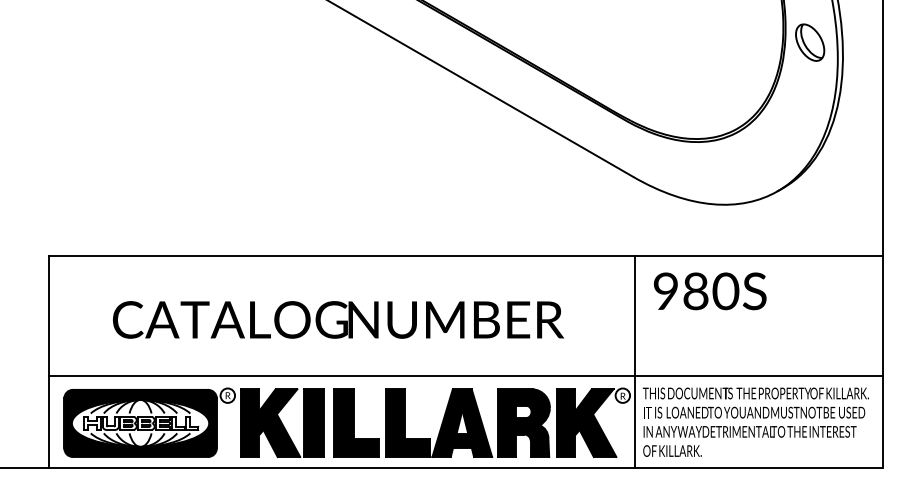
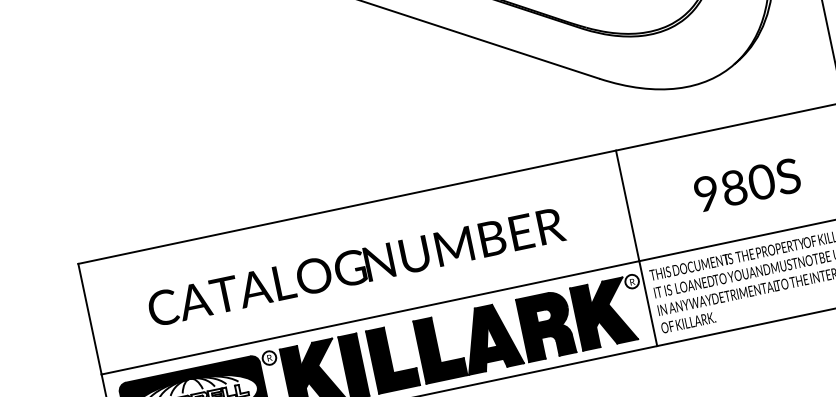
text: (710, 291) -> (747, 185), moved

